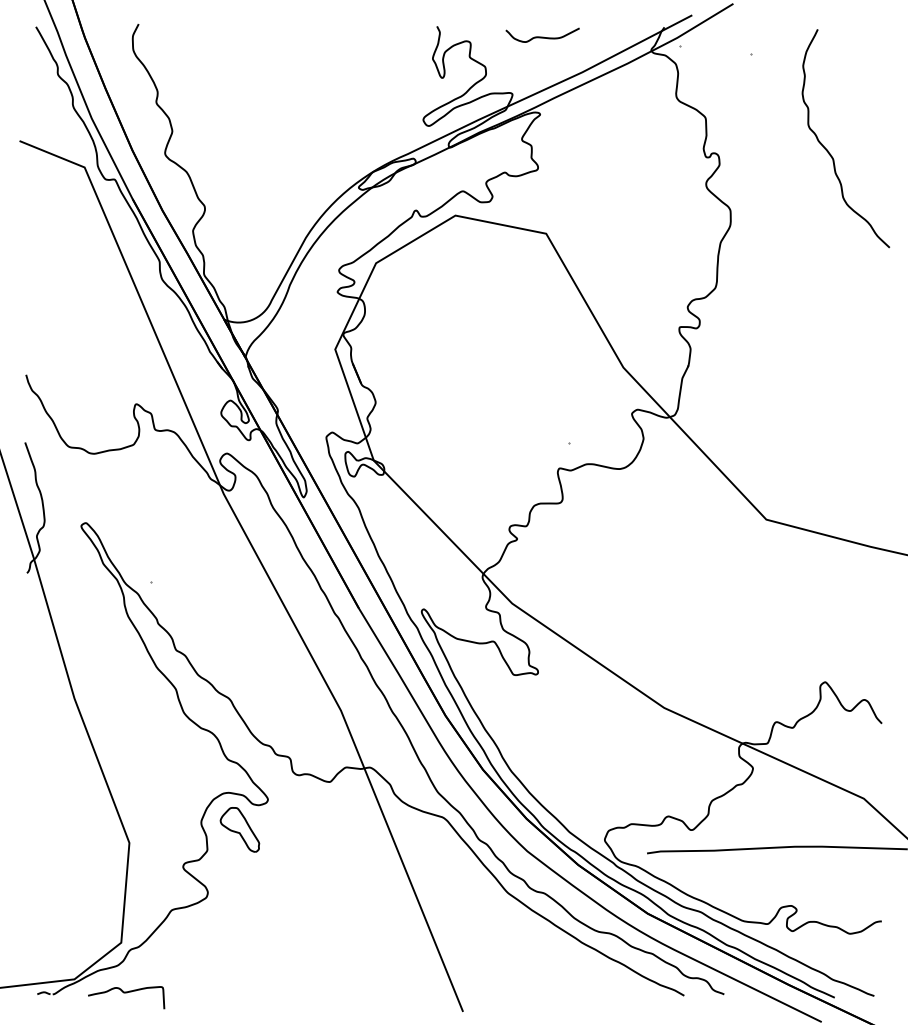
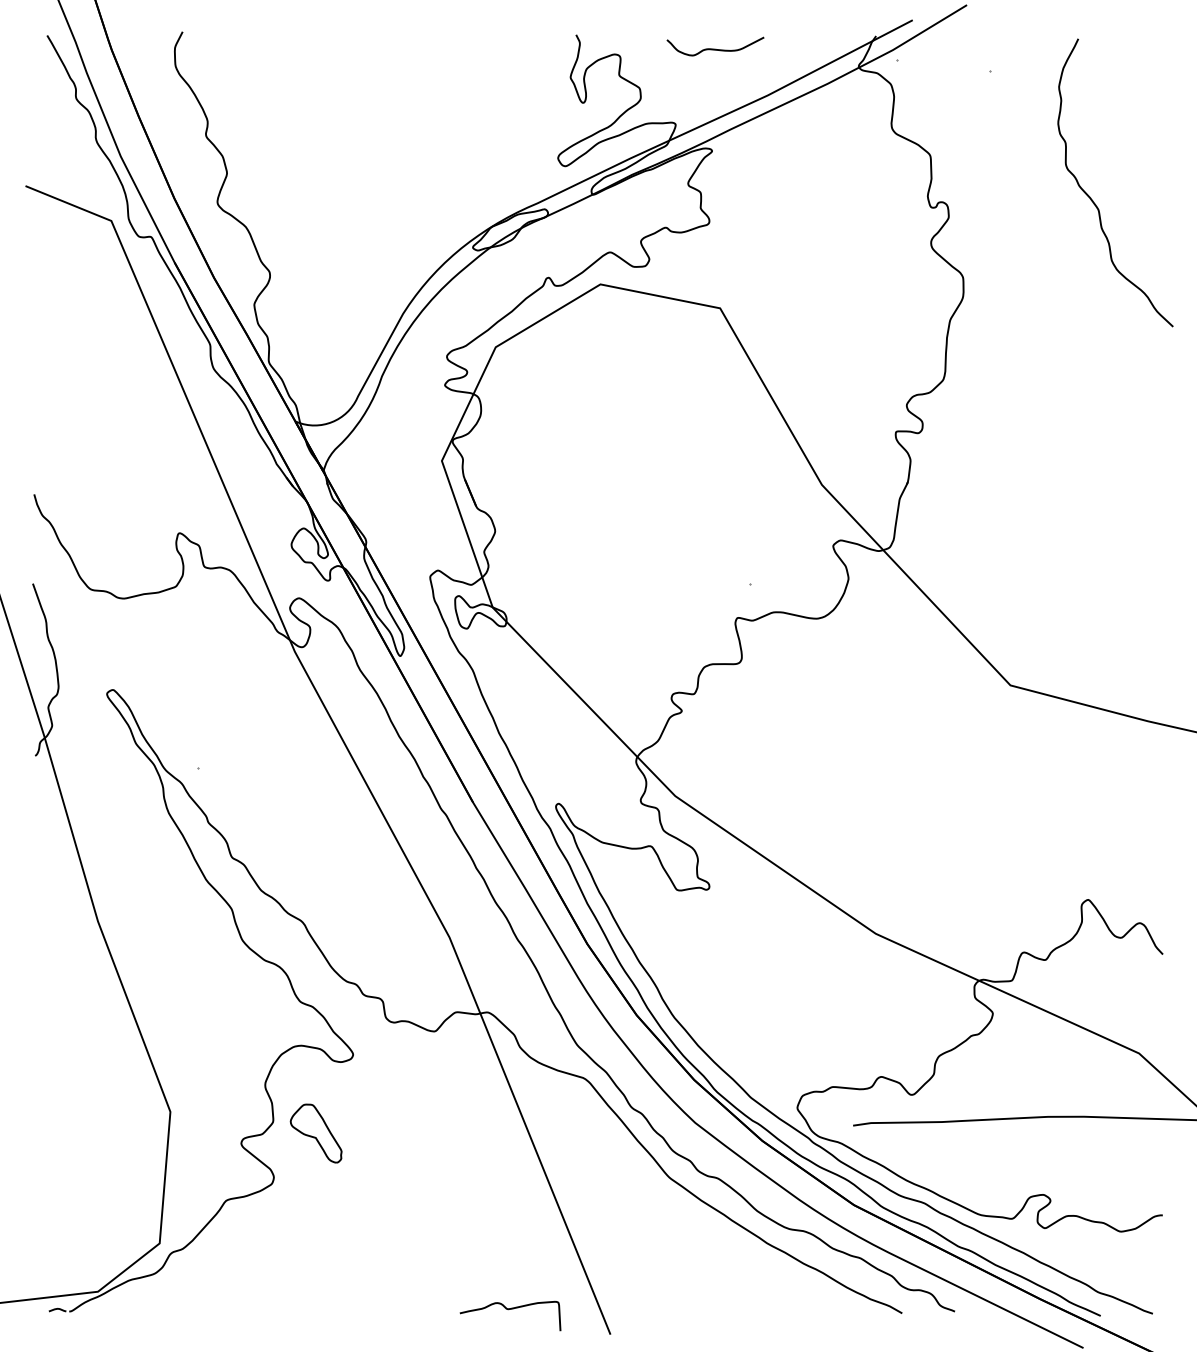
part: (239, 829) -> (315, 1133), moved
curve: (124, 993) -> (508, 1310), moved

